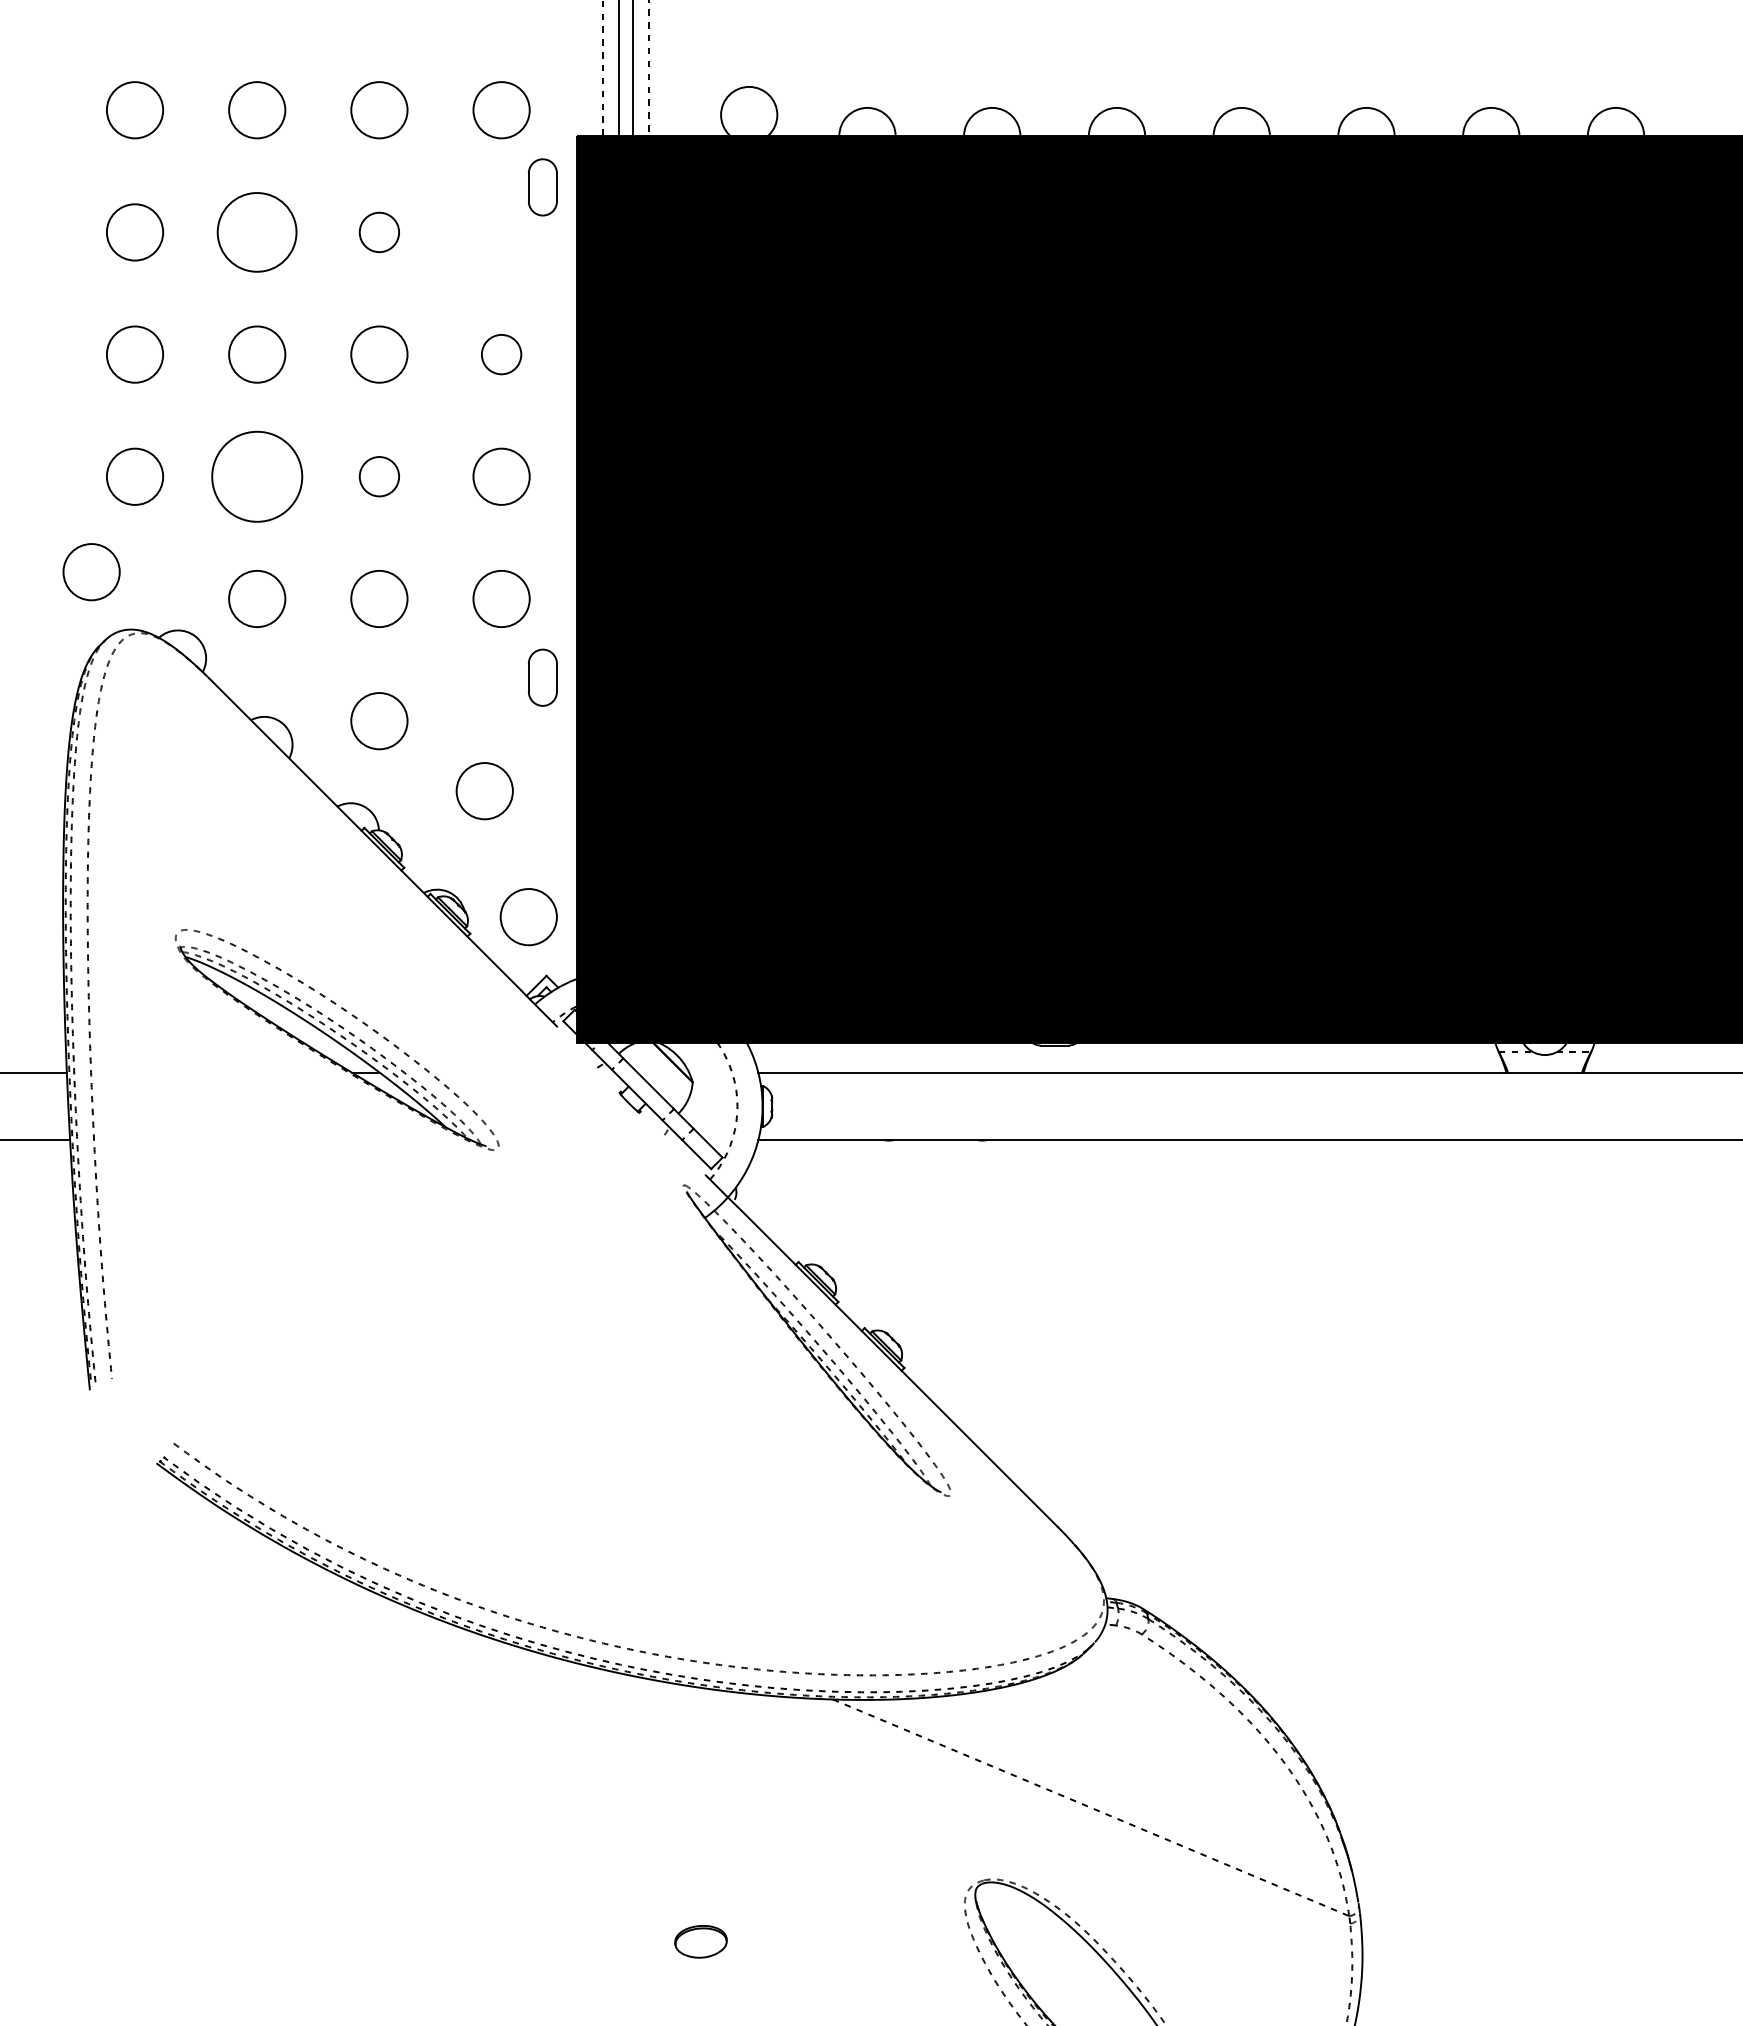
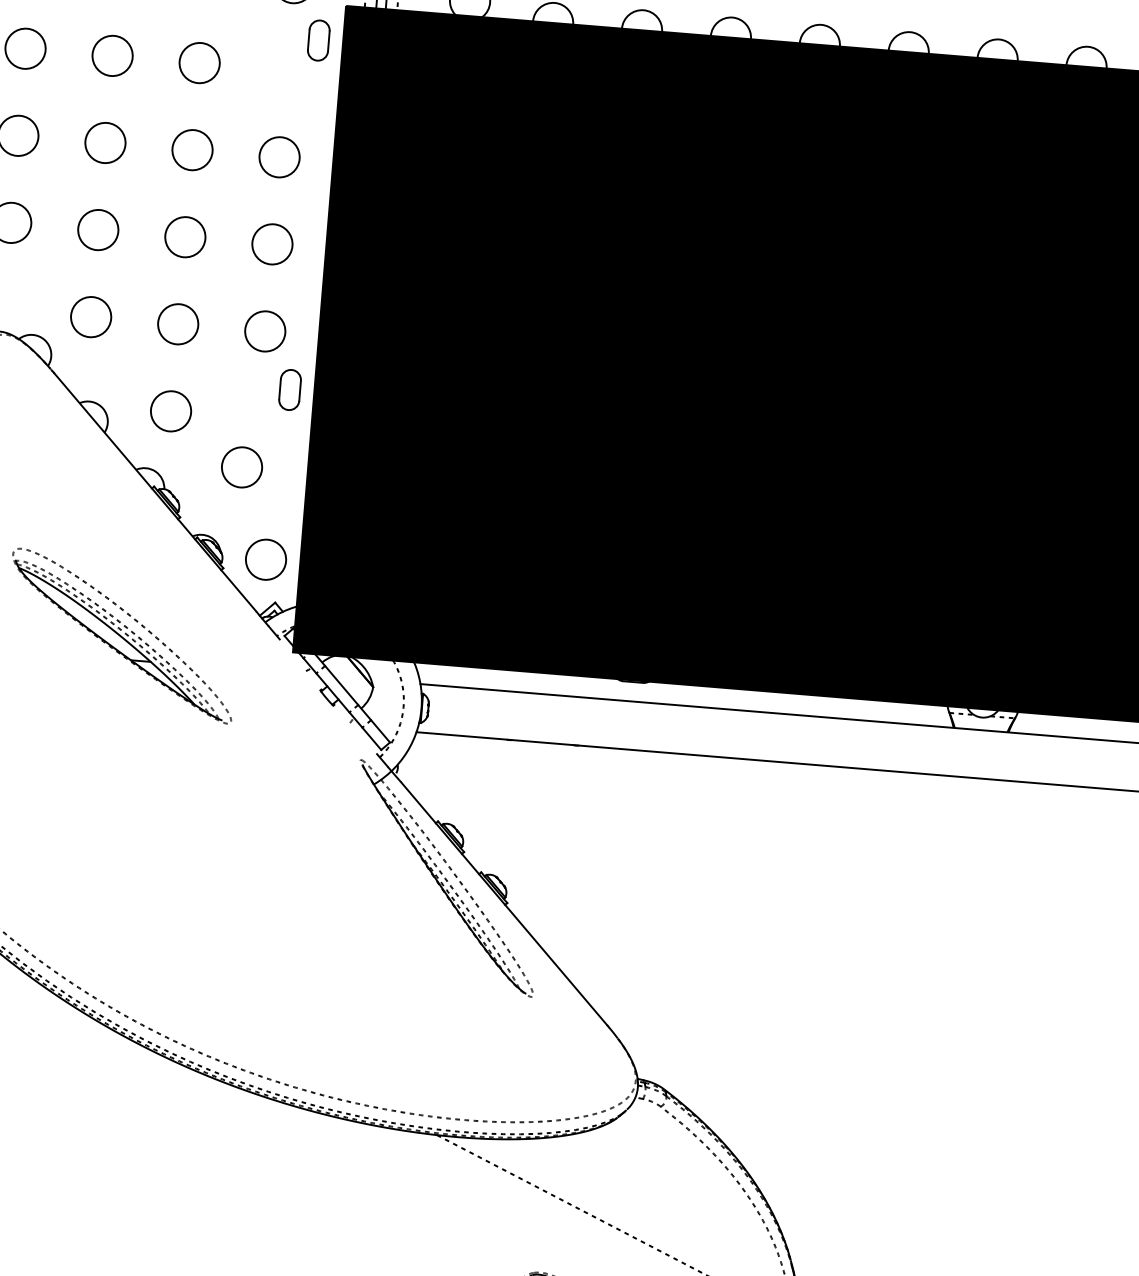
circle: (257, 232) -> (112, 56), size x0.71
circle: (379, 232) -> (199, 63), size x1.43
circle: (501, 354) -> (279, 157), size x1.43
circle: (257, 476) -> (98, 229), size x0.62
circle: (379, 476) -> (185, 237), size x1.43

